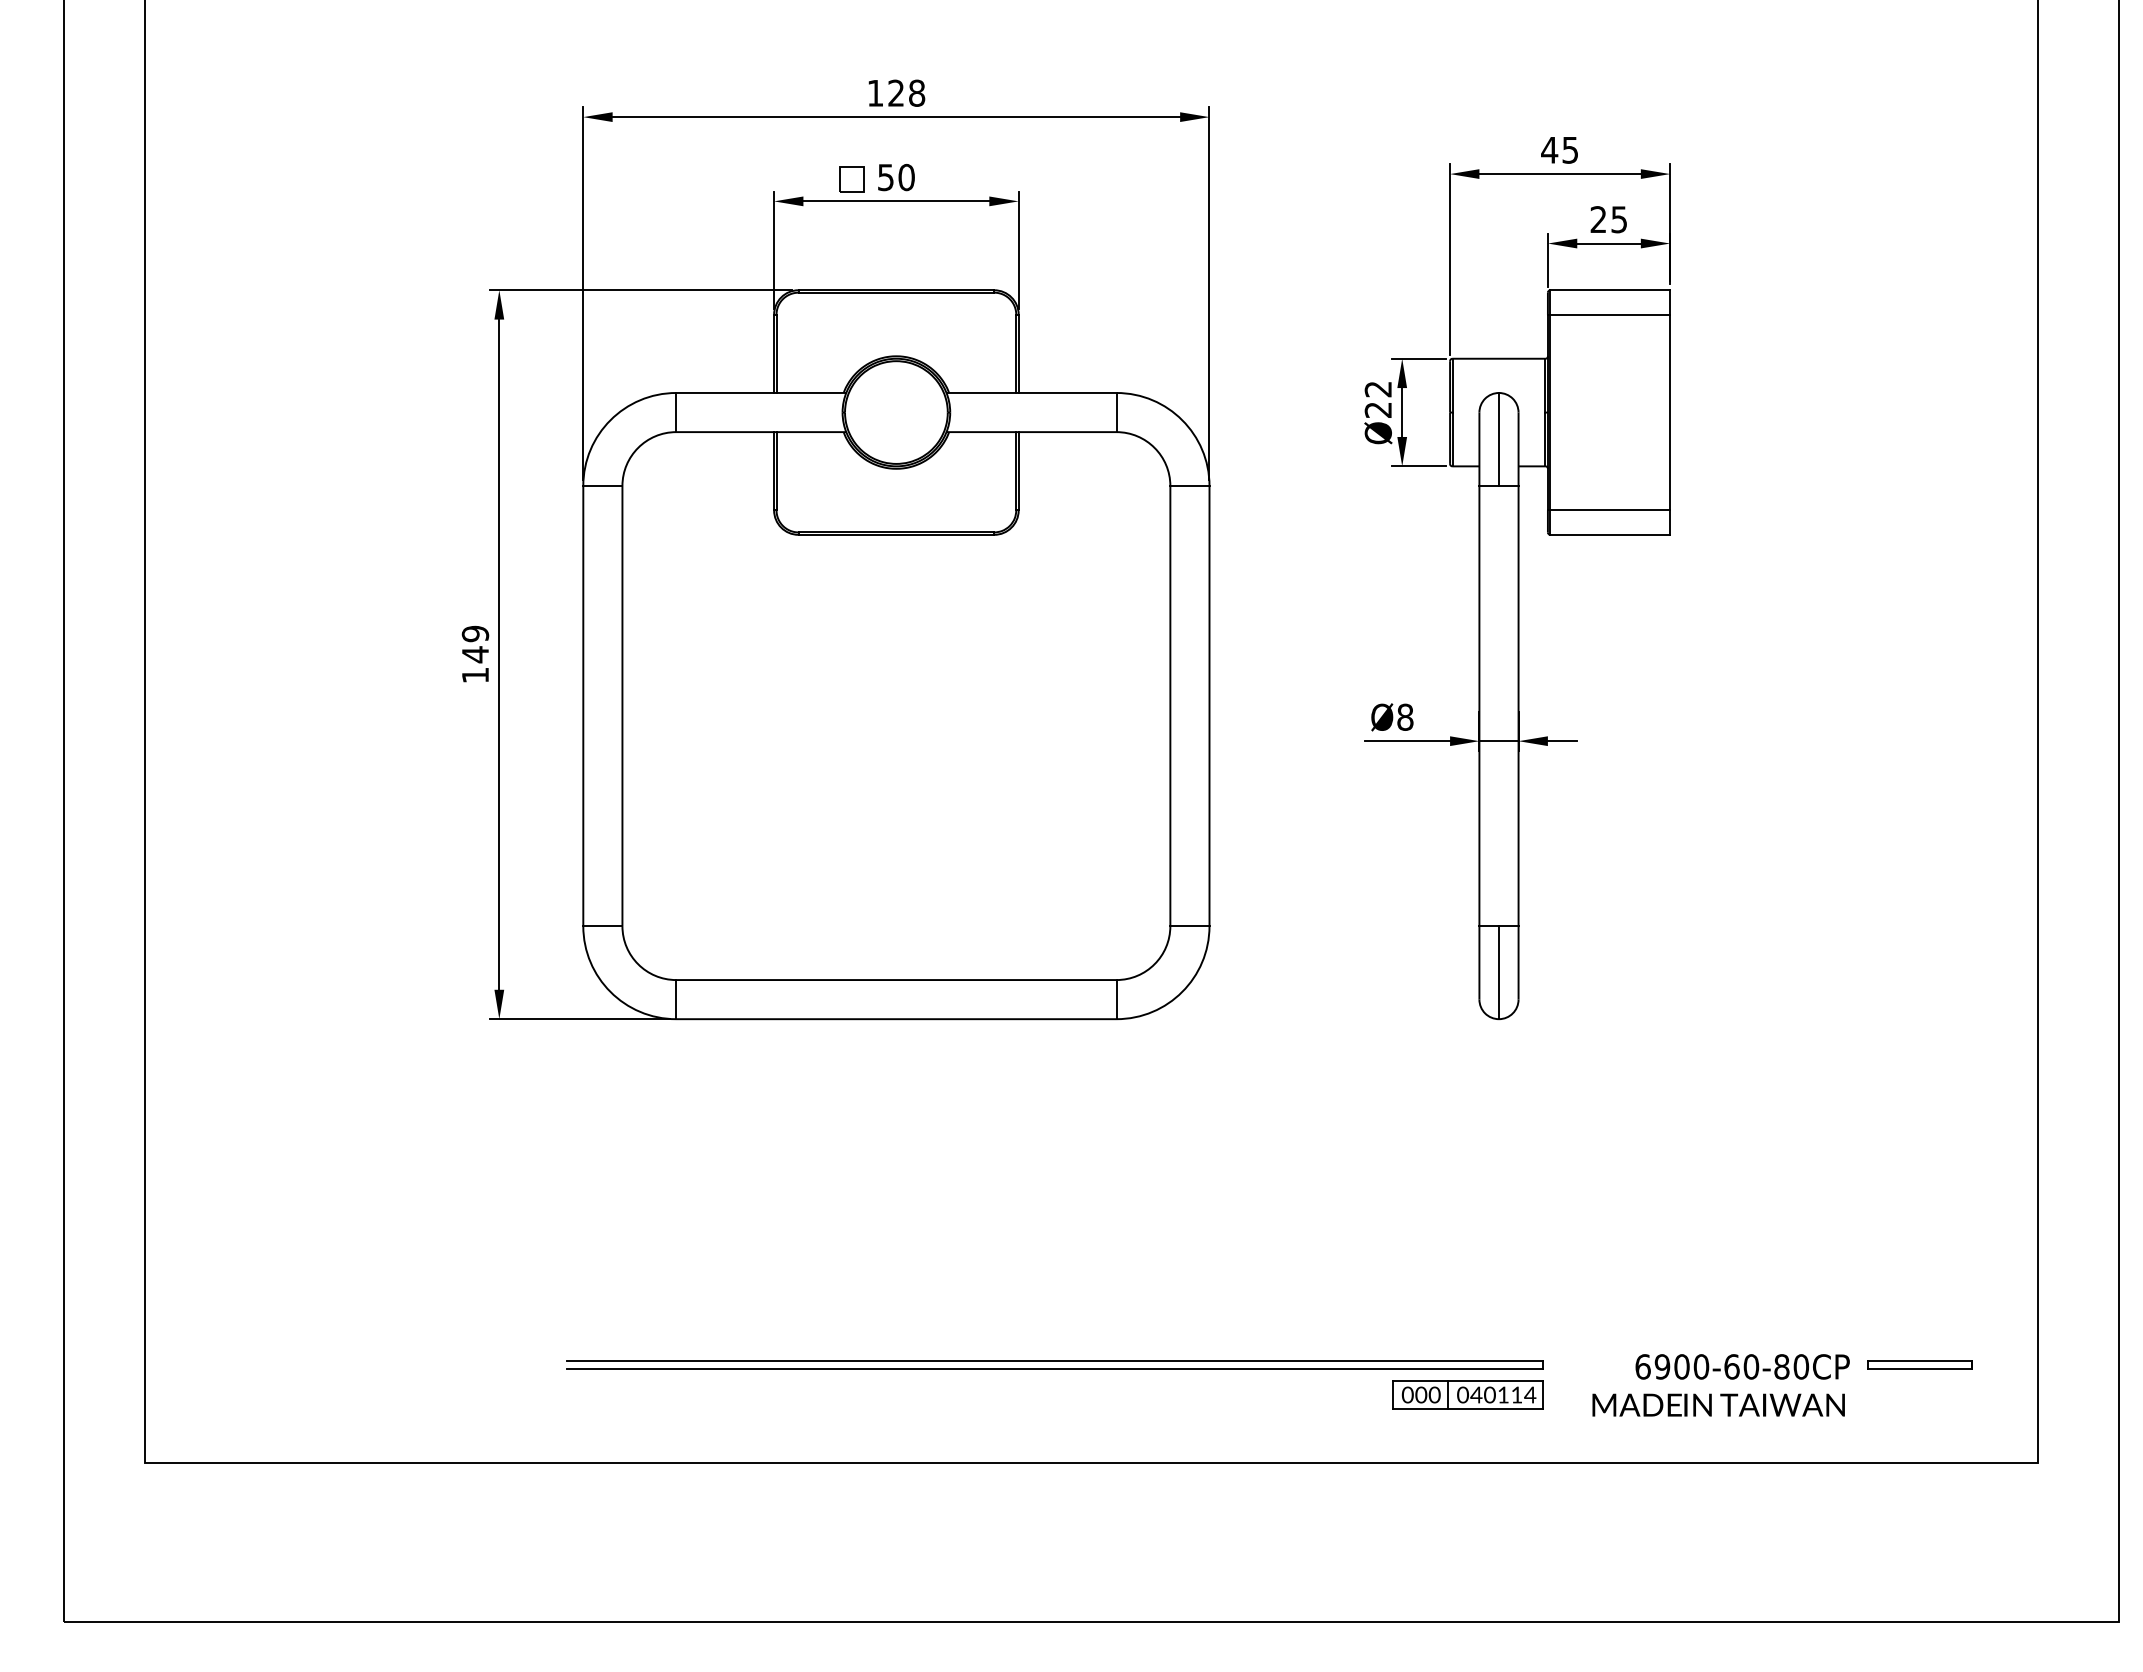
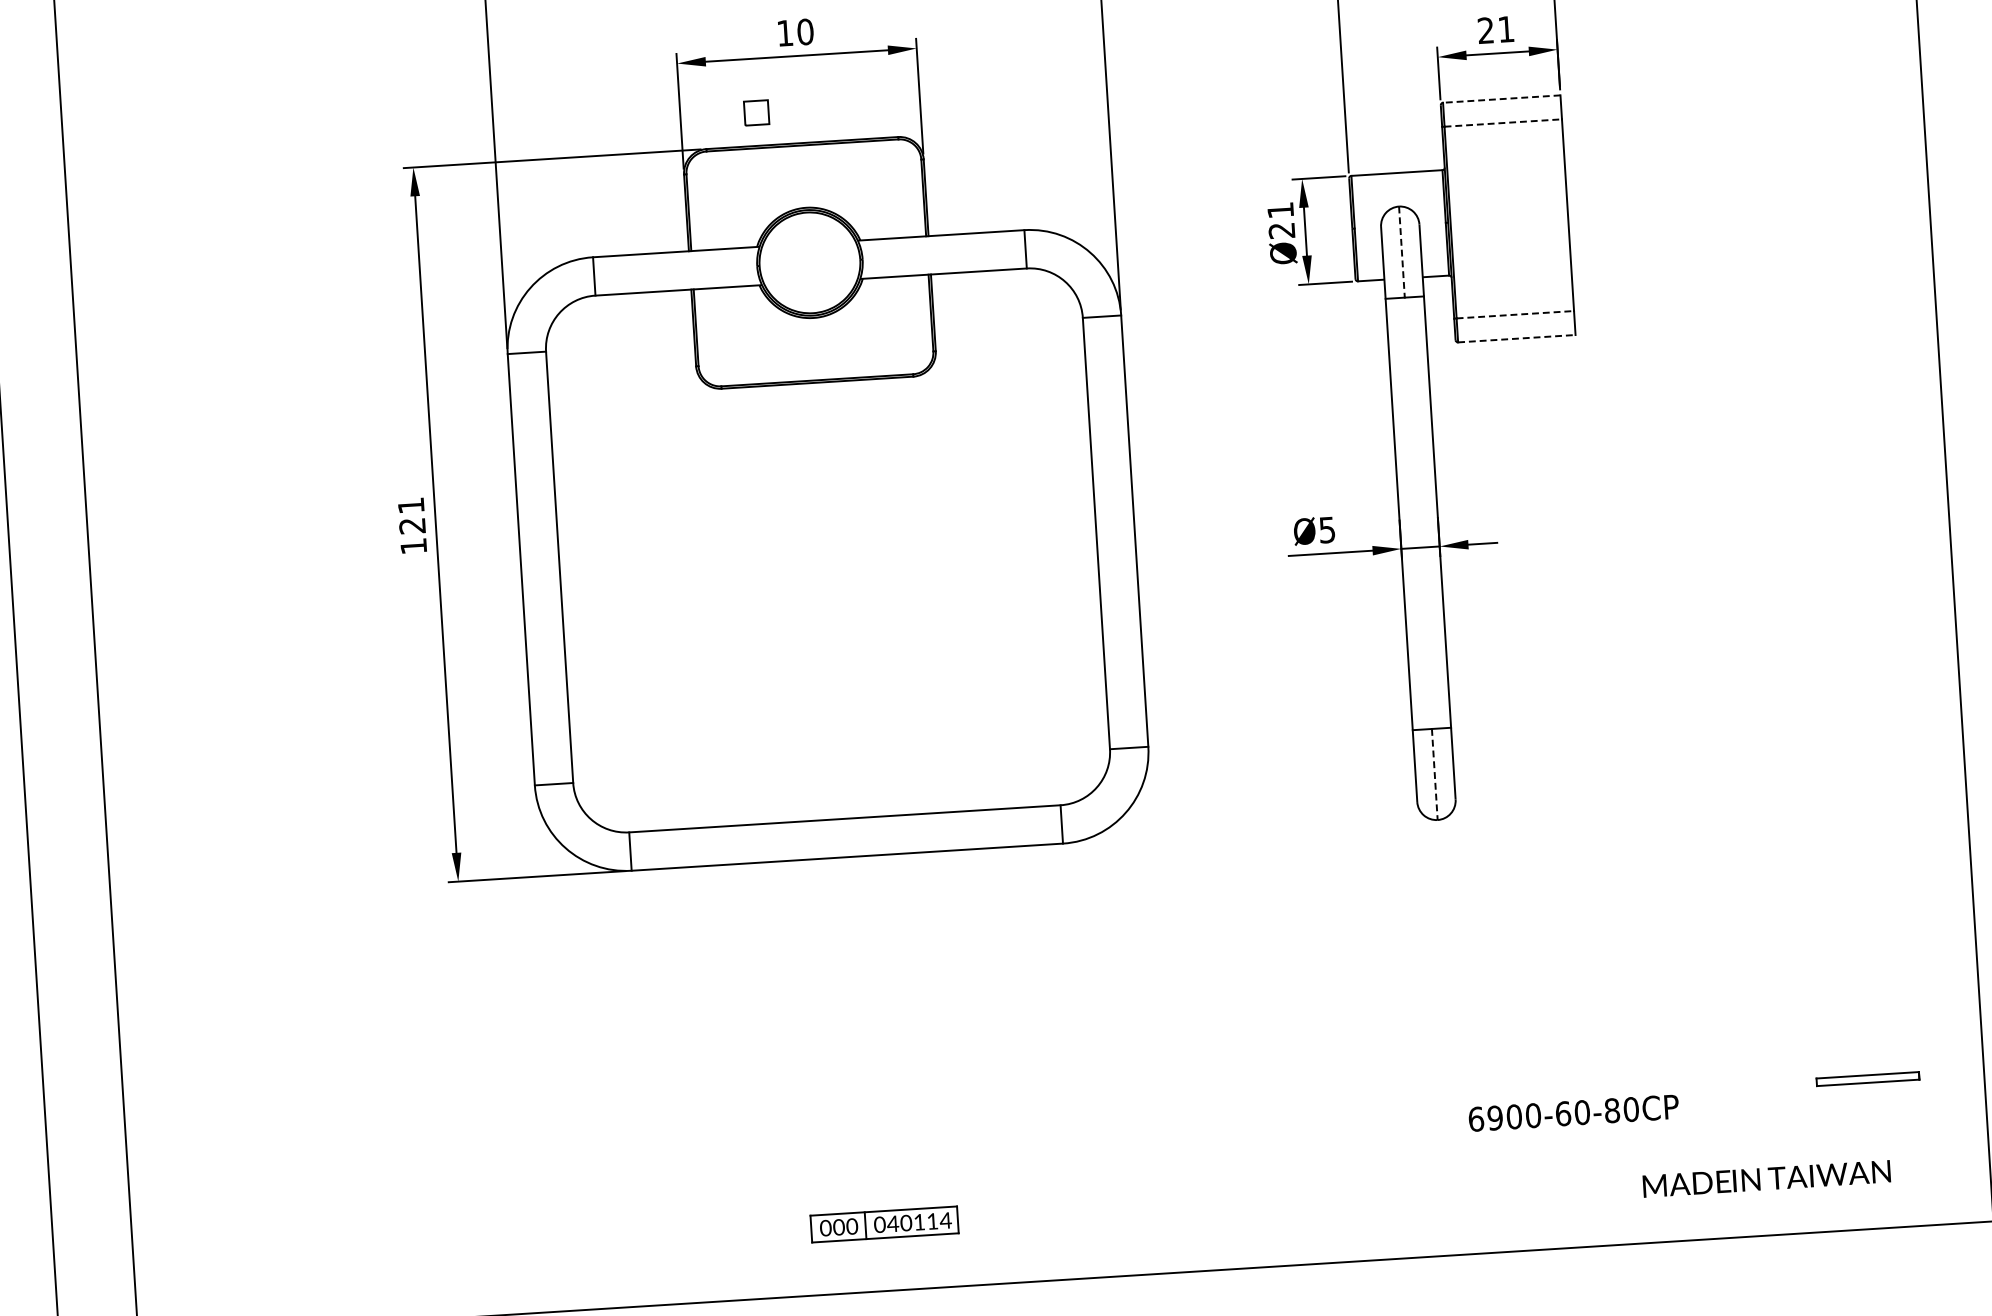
text: (885, 177) -> (784, 33), 50 -> 10
part: (851, 179) -> (756, 112), moved
text: (1618, 219) -> (1505, 29), 25 -> 21
line: (1610, 290) -> (1501, 99), solid -> dashed
line: (1610, 314) -> (1503, 122), solid -> dashed
text: (1377, 389) -> (1279, 210), Ø22 -> Ø21
line: (1498, 439) -> (1401, 252), solid -> dashed
line: (1610, 510) -> (1515, 314), solid -> dashed
line: (1610, 534) -> (1517, 338), solid -> dashed
text: (475, 644) -> (411, 516), 149 -> 121
text: (1405, 716) -> (1327, 529), Ø8 -> Ø5
line: (1498, 973) -> (1434, 775), solid -> dashed
part: (1054, 1364) -> (1023, 1185), removed
part: (1919, 1364) -> (1867, 1078), moved
text: (1742, 1366) -> (1573, 1112), moved
part: (1467, 1394) -> (884, 1223), moved
text: (1718, 1404) -> (1766, 1178), moved

